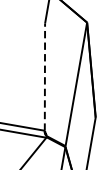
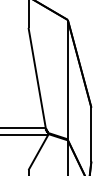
line: (45, 77) -> (37, 78), dashed -> solid

